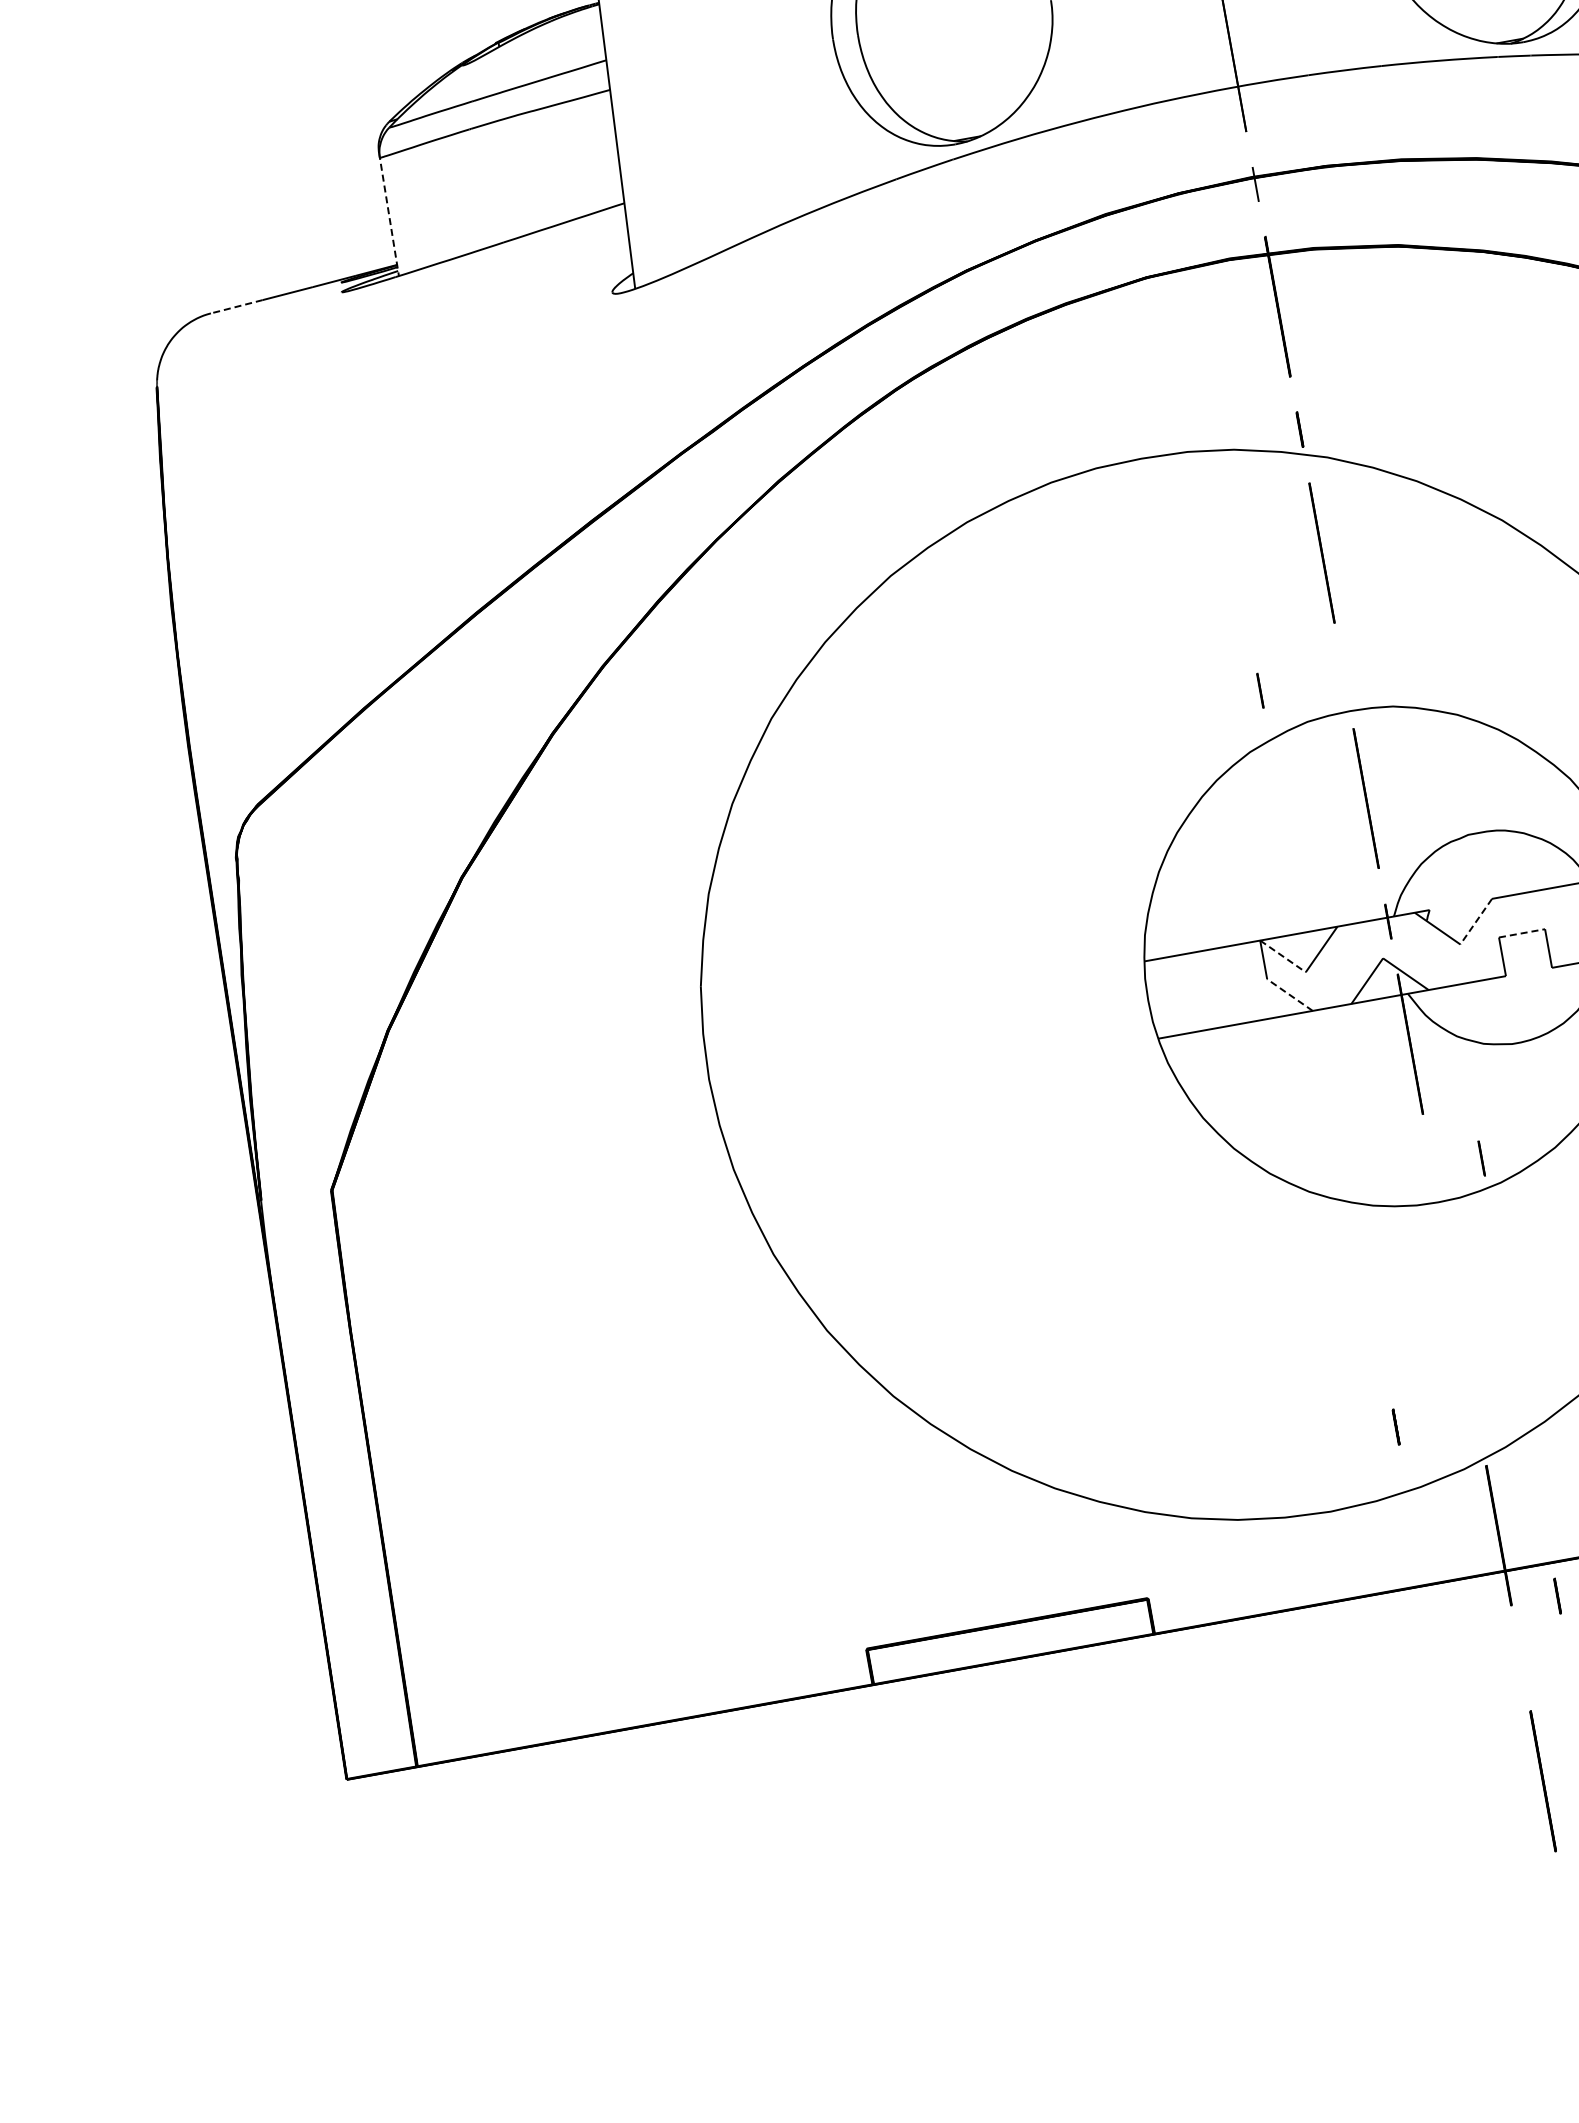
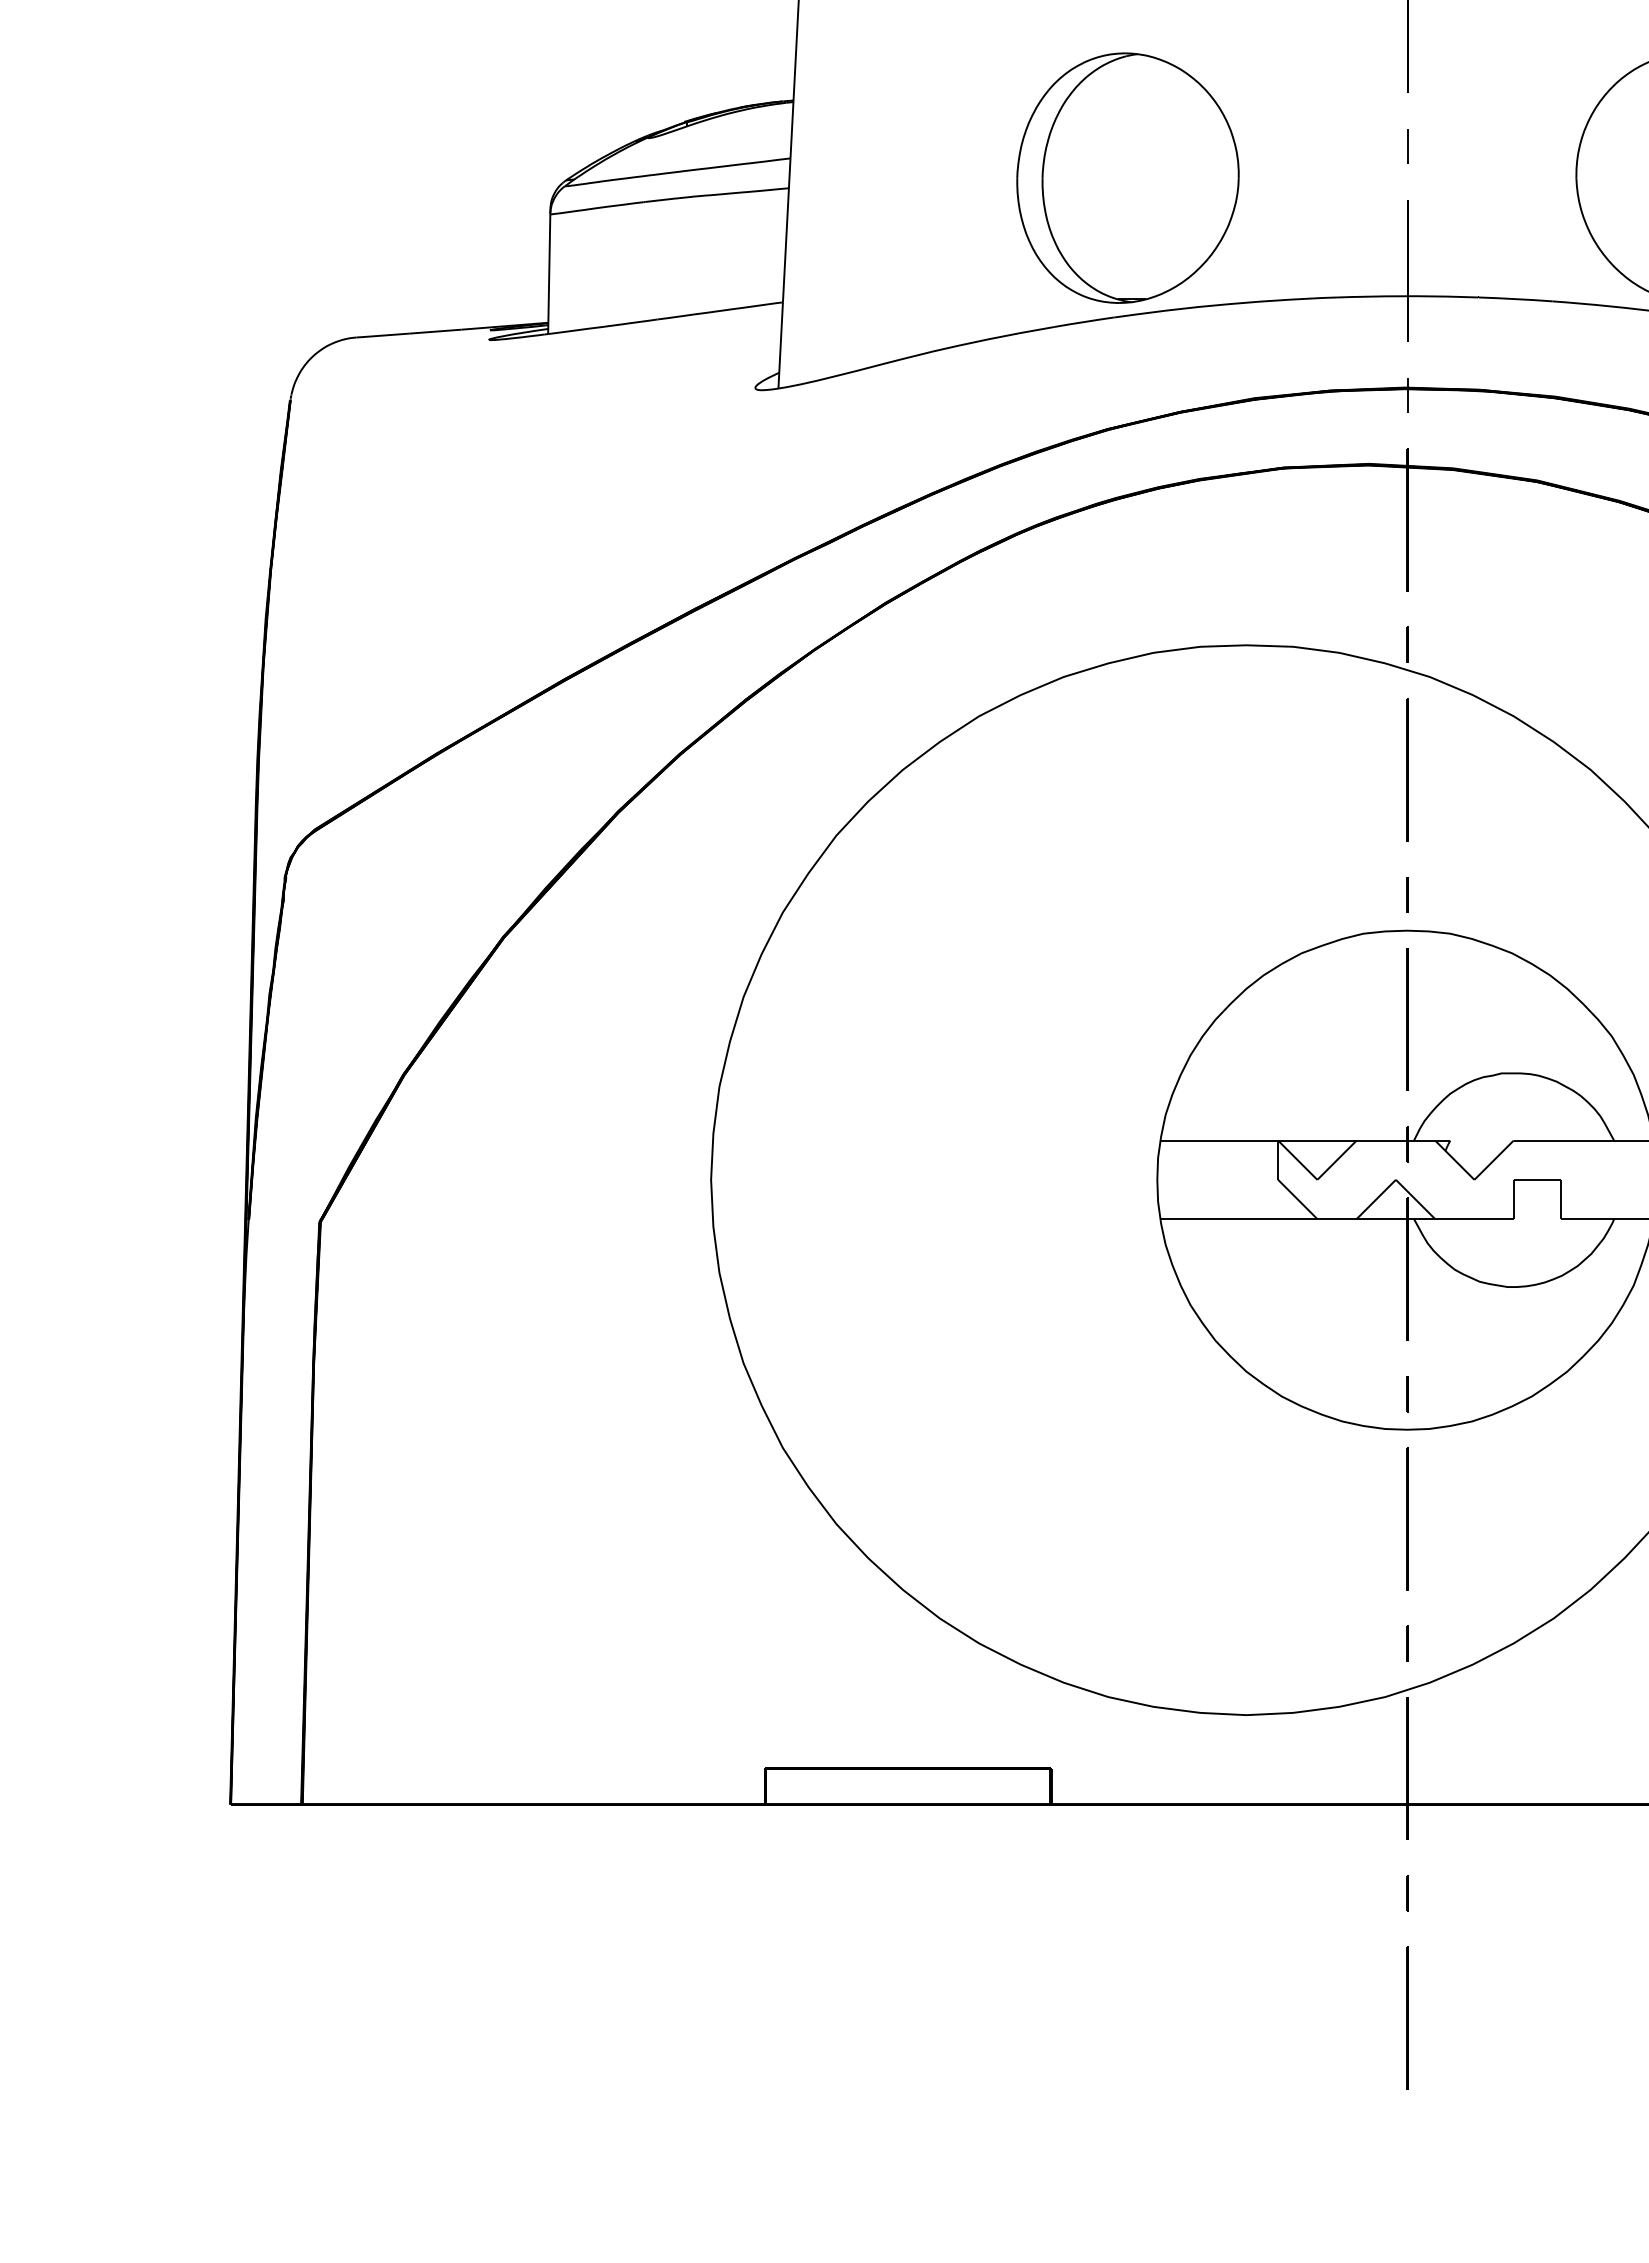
line: (389, 215) -> (549, 272), dashed -> solid
line: (236, 306) -> (382, 335), dashed -> solid
line: (1260, 690) -> (1407, 894), moved
line: (1476, 921) -> (1494, 1160), dashed -> solid
line: (1522, 932) -> (1537, 1179), dashed -> solid
line: (1282, 956) -> (1297, 1160), dashed -> solid
line: (1289, 995) -> (1297, 1199), dashed -> solid
line: (1481, 1158) -> (1407, 1394), moved
line: (1454, 1289) -> (1407, 1518), added
line: (1395, 1427) -> (1407, 1643), moved
line: (1557, 1596) -> (1407, 1893), moved

